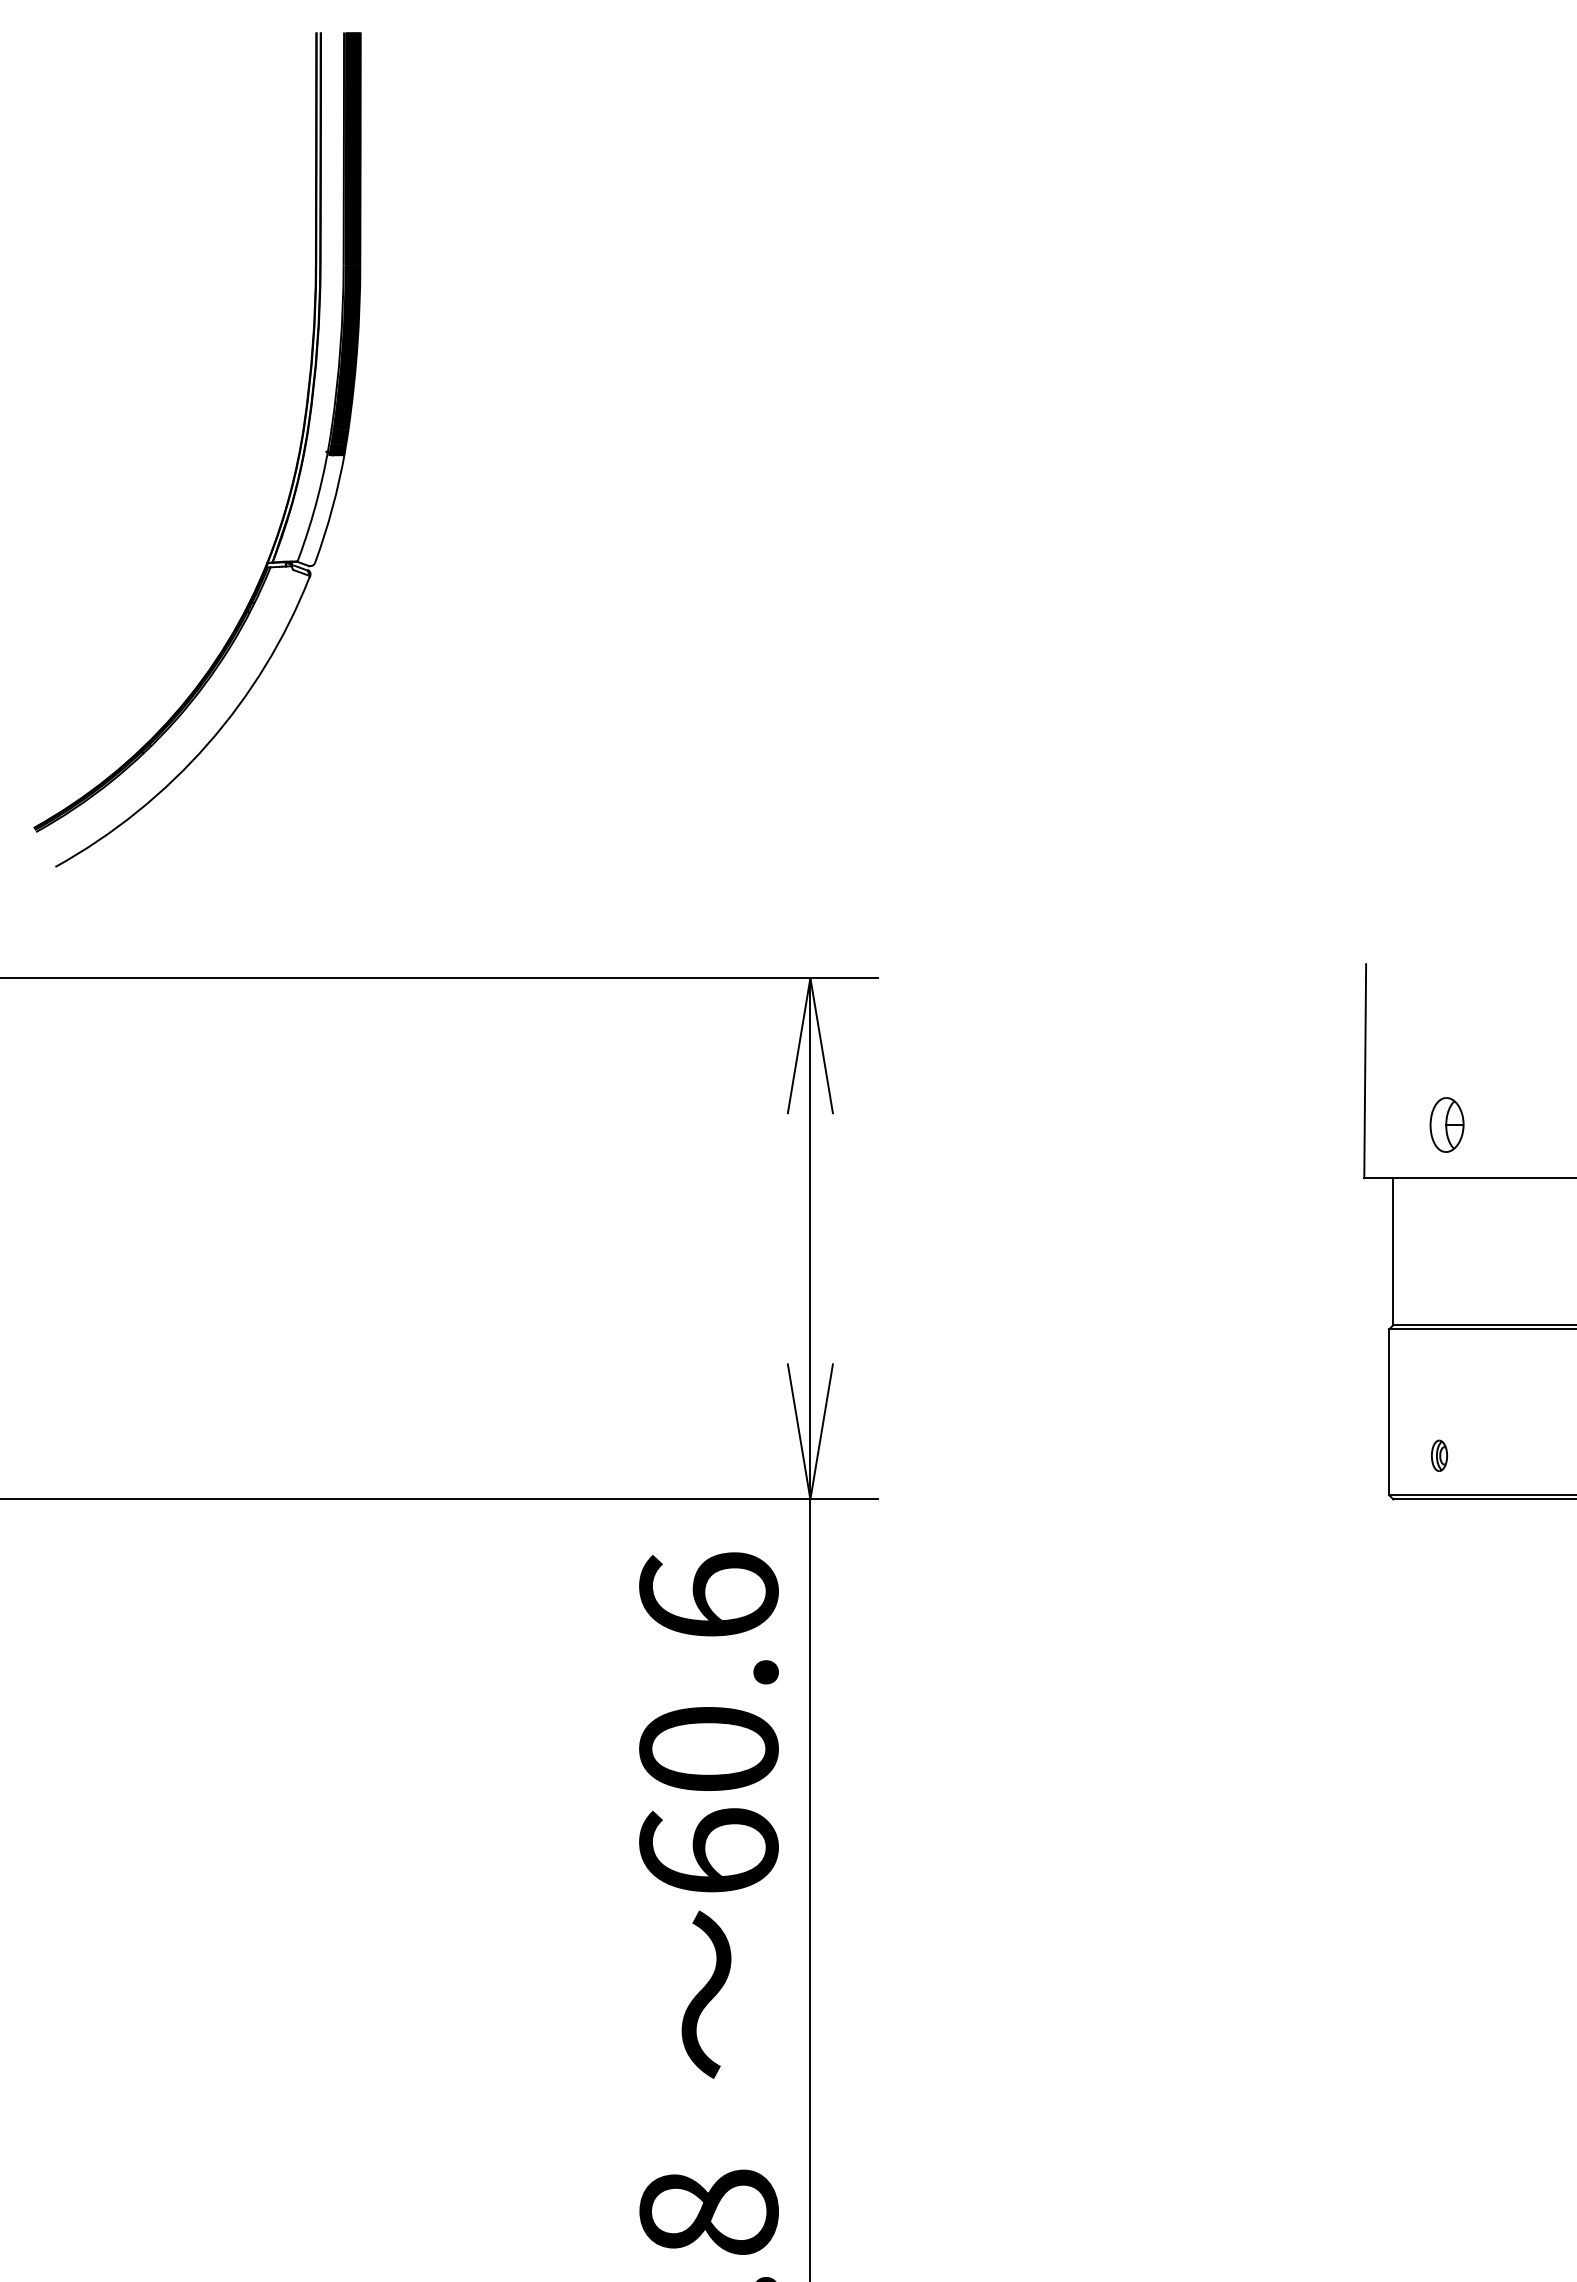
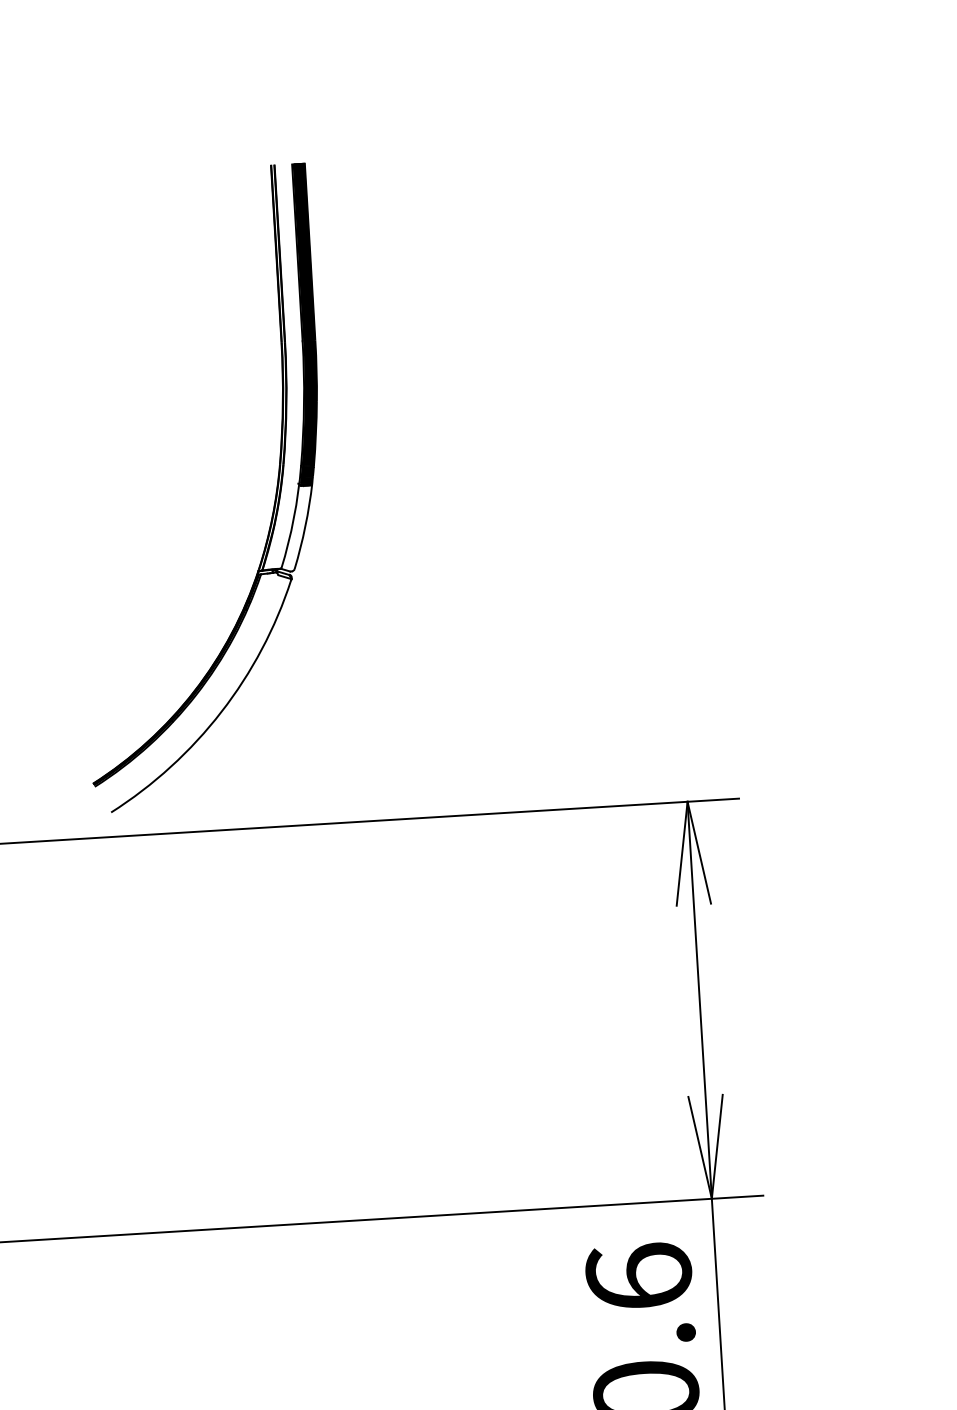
part: (293, 474) -> (274, 502), moved

